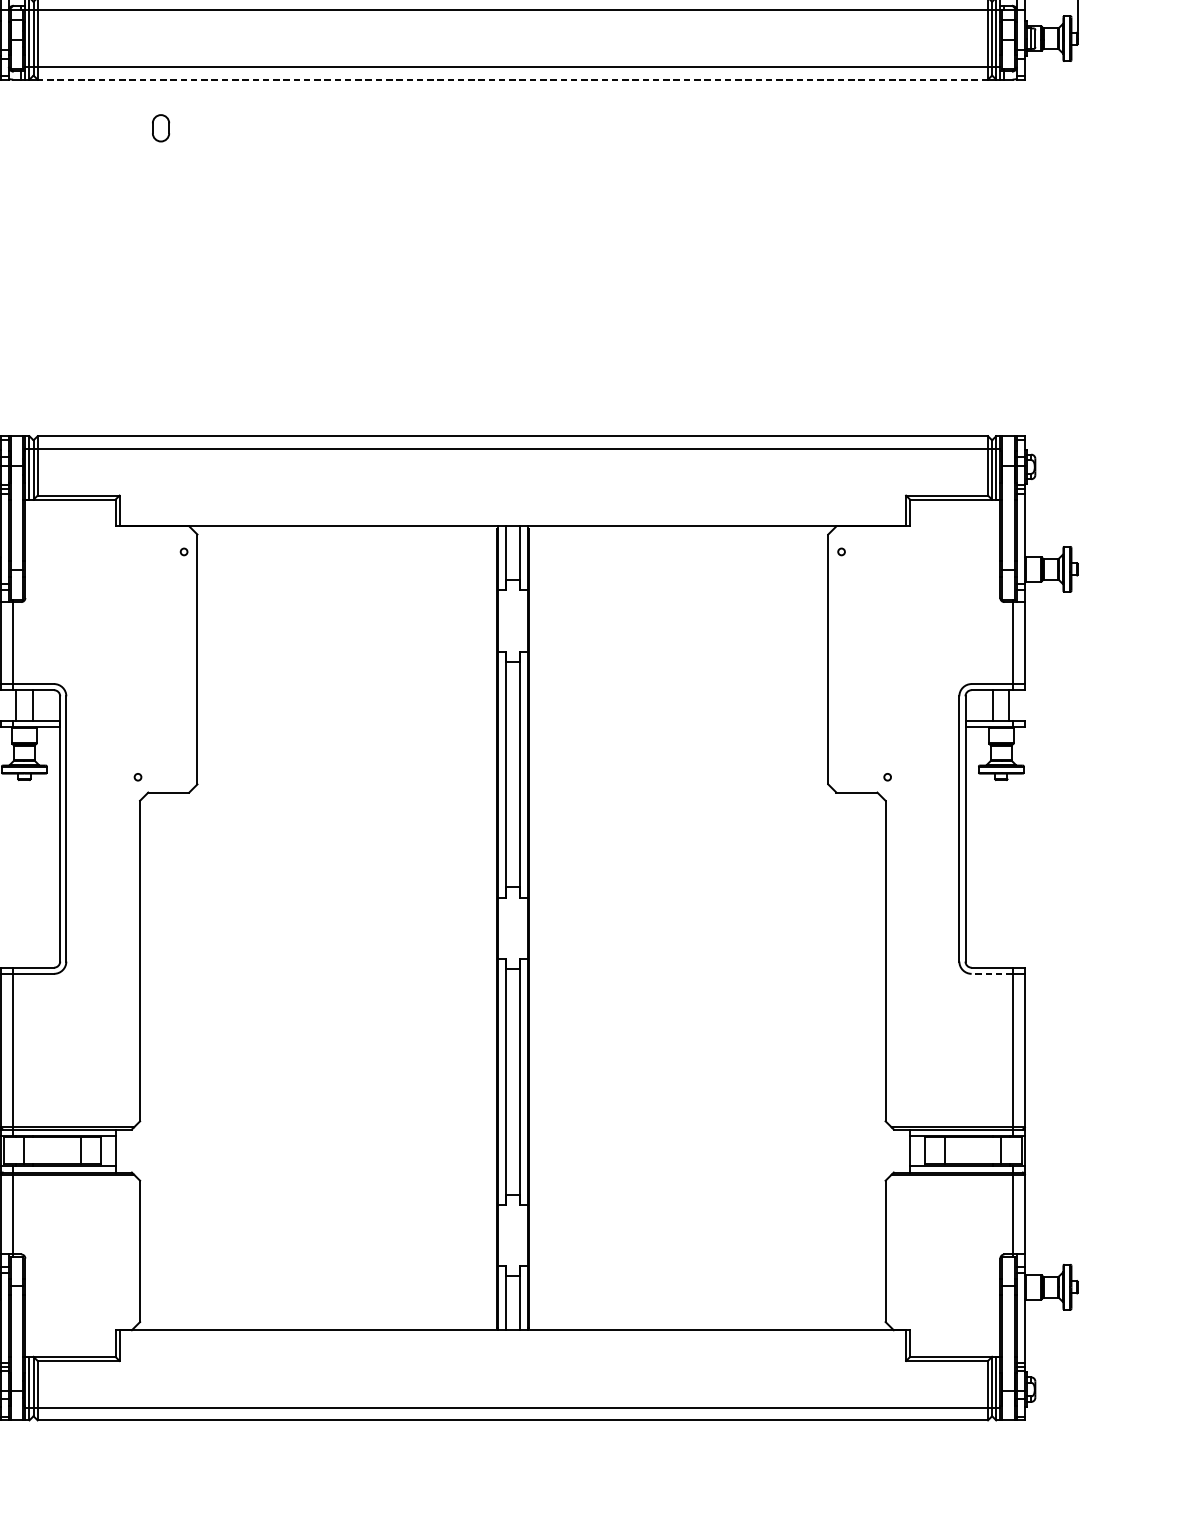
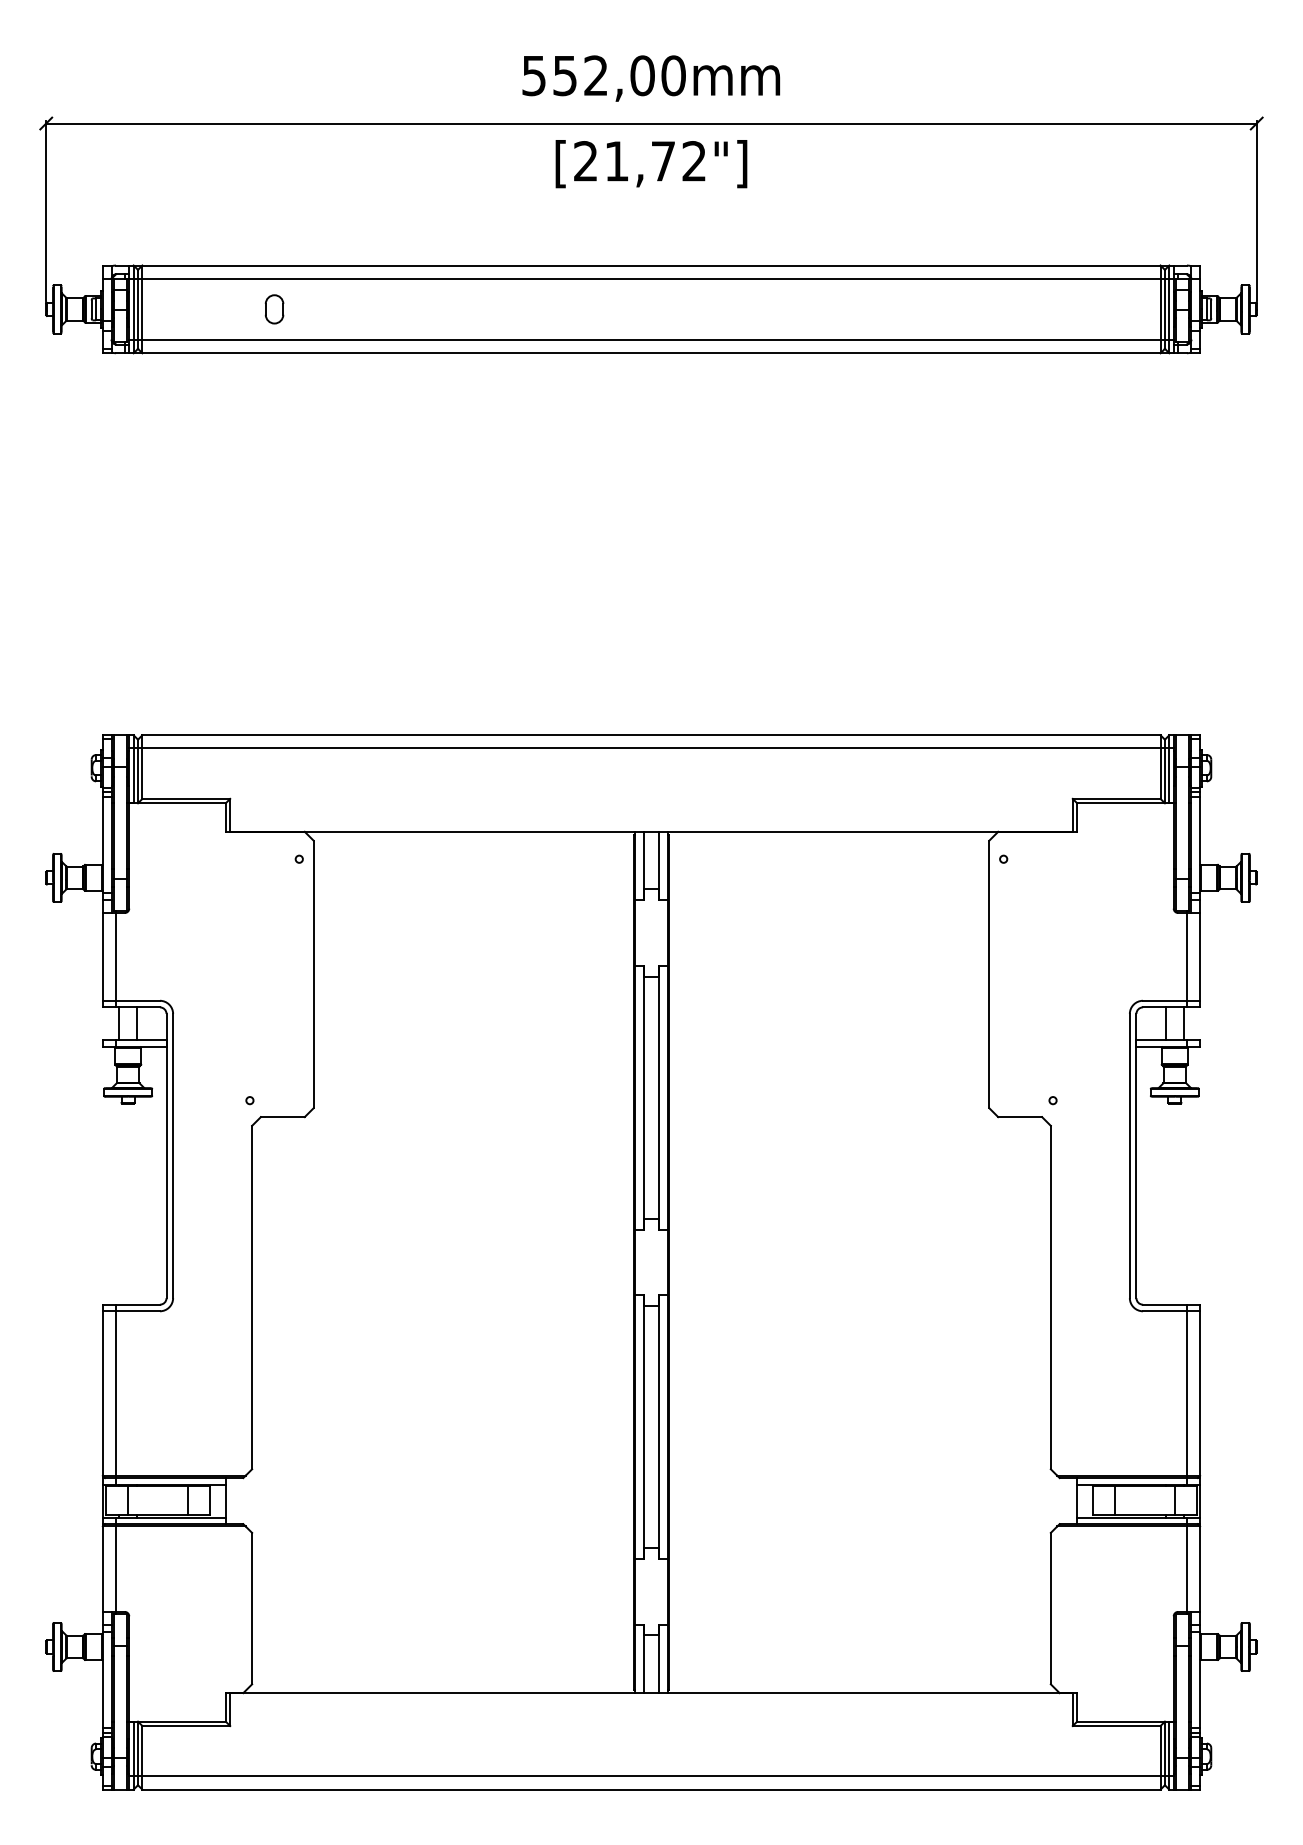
line: (511, 79) -> (650, 353), dashed -> solid
part: (160, 128) -> (274, 309), moved
line: (991, 974) -> (1164, 1311), dashed -> solid

